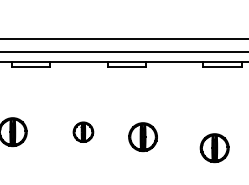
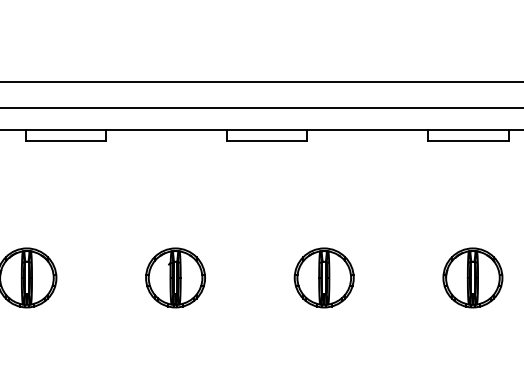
part: (83, 132) -> (175, 278), size x1.43
part: (142, 137) -> (323, 278), moved
part: (214, 148) -> (472, 278), moved

